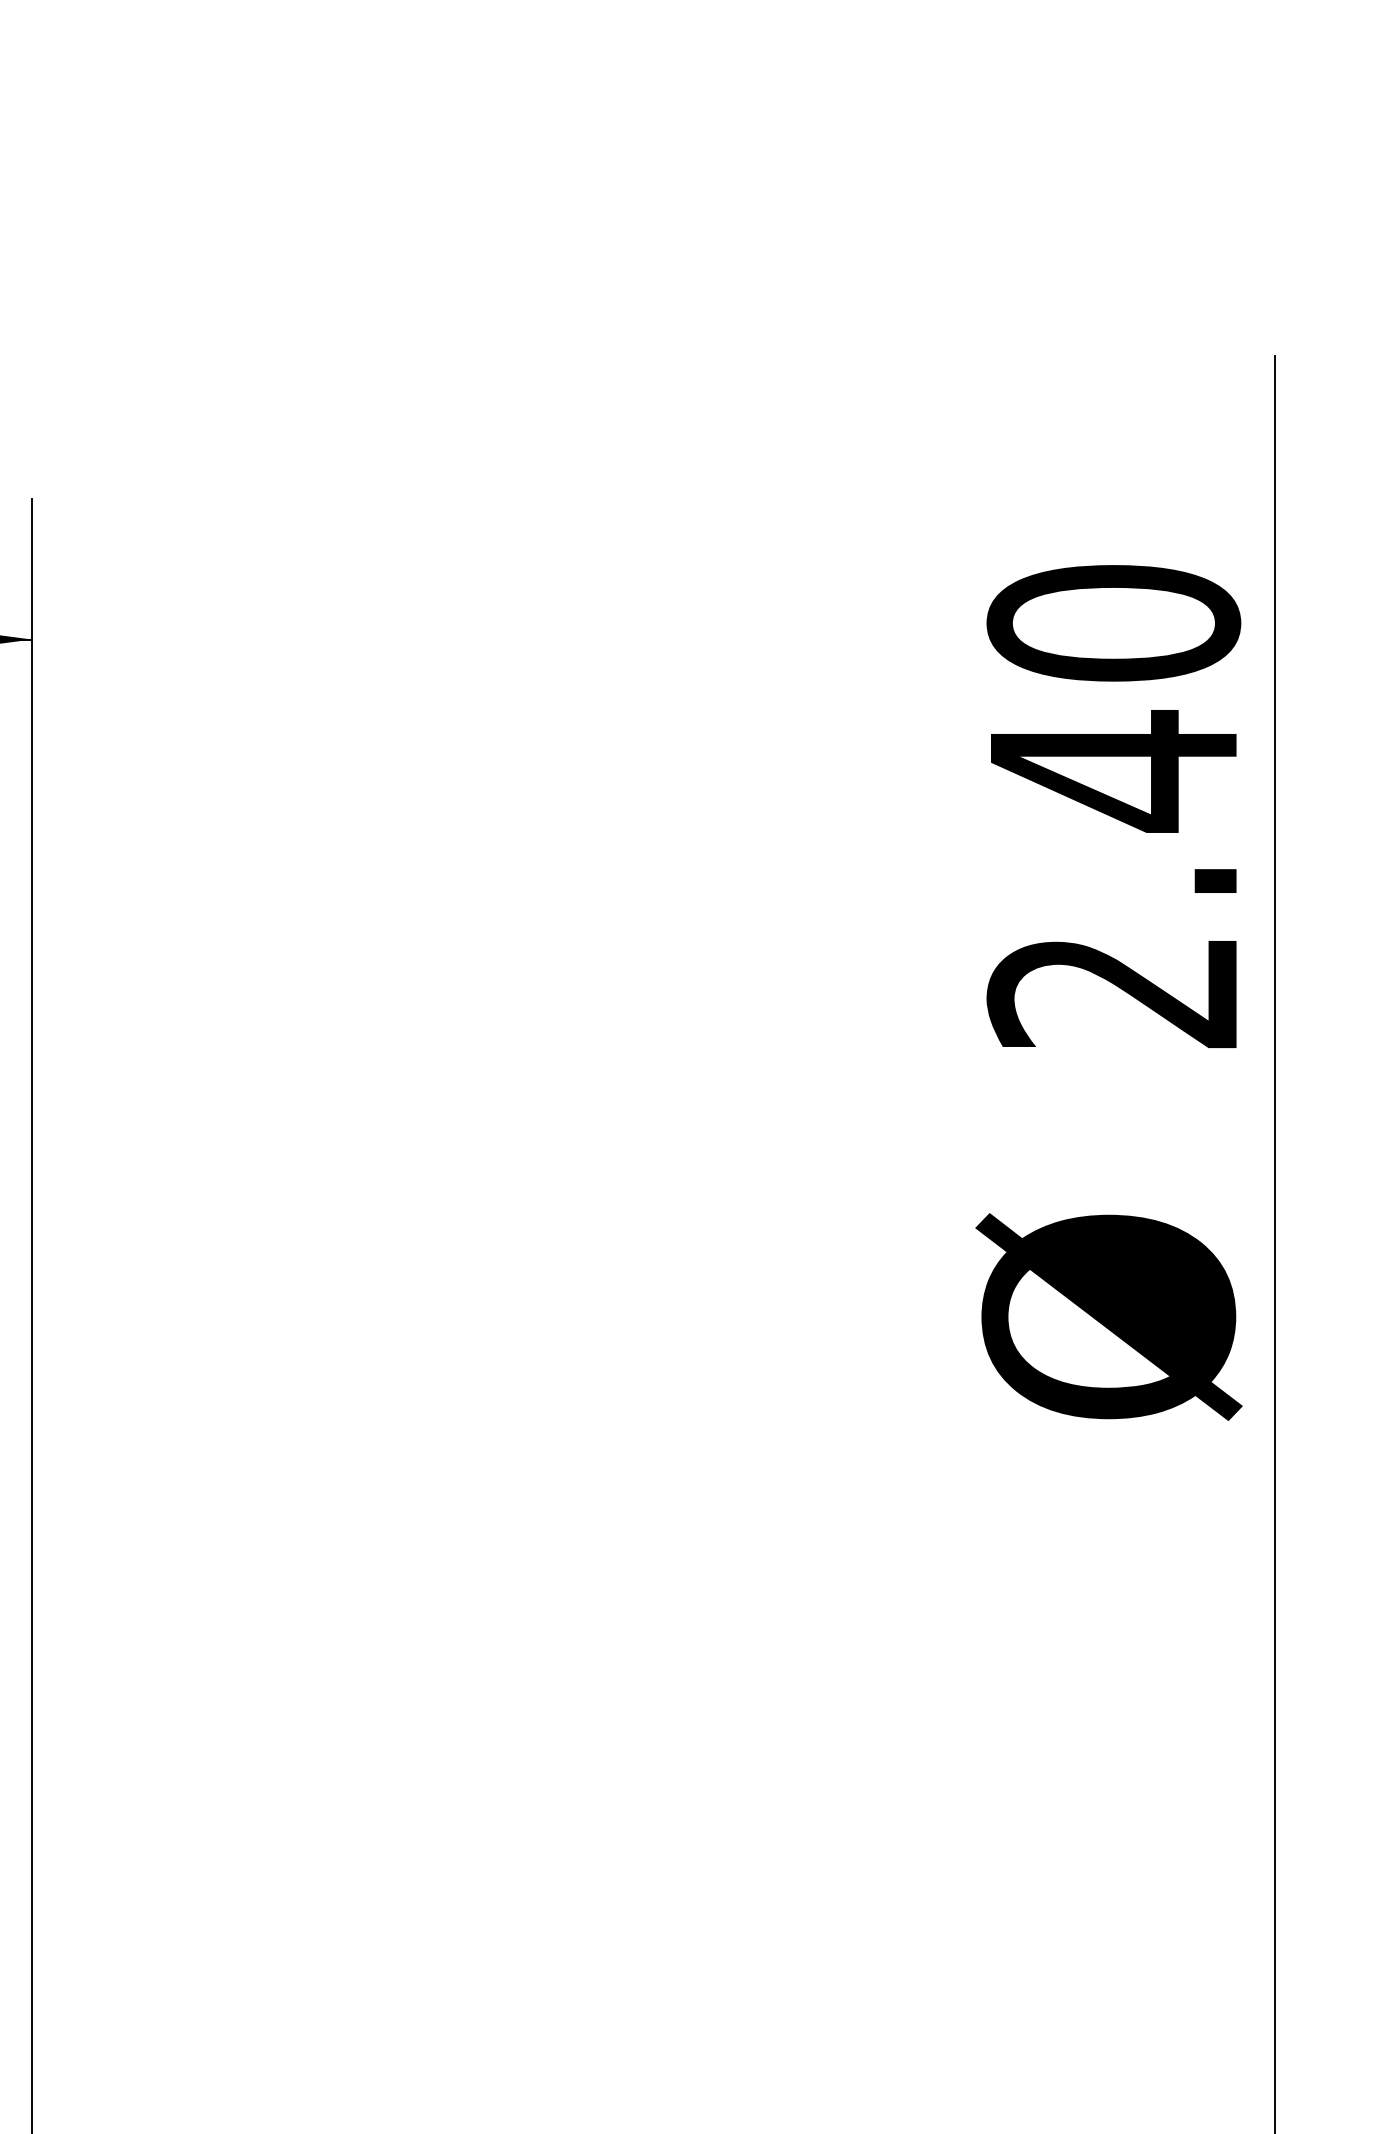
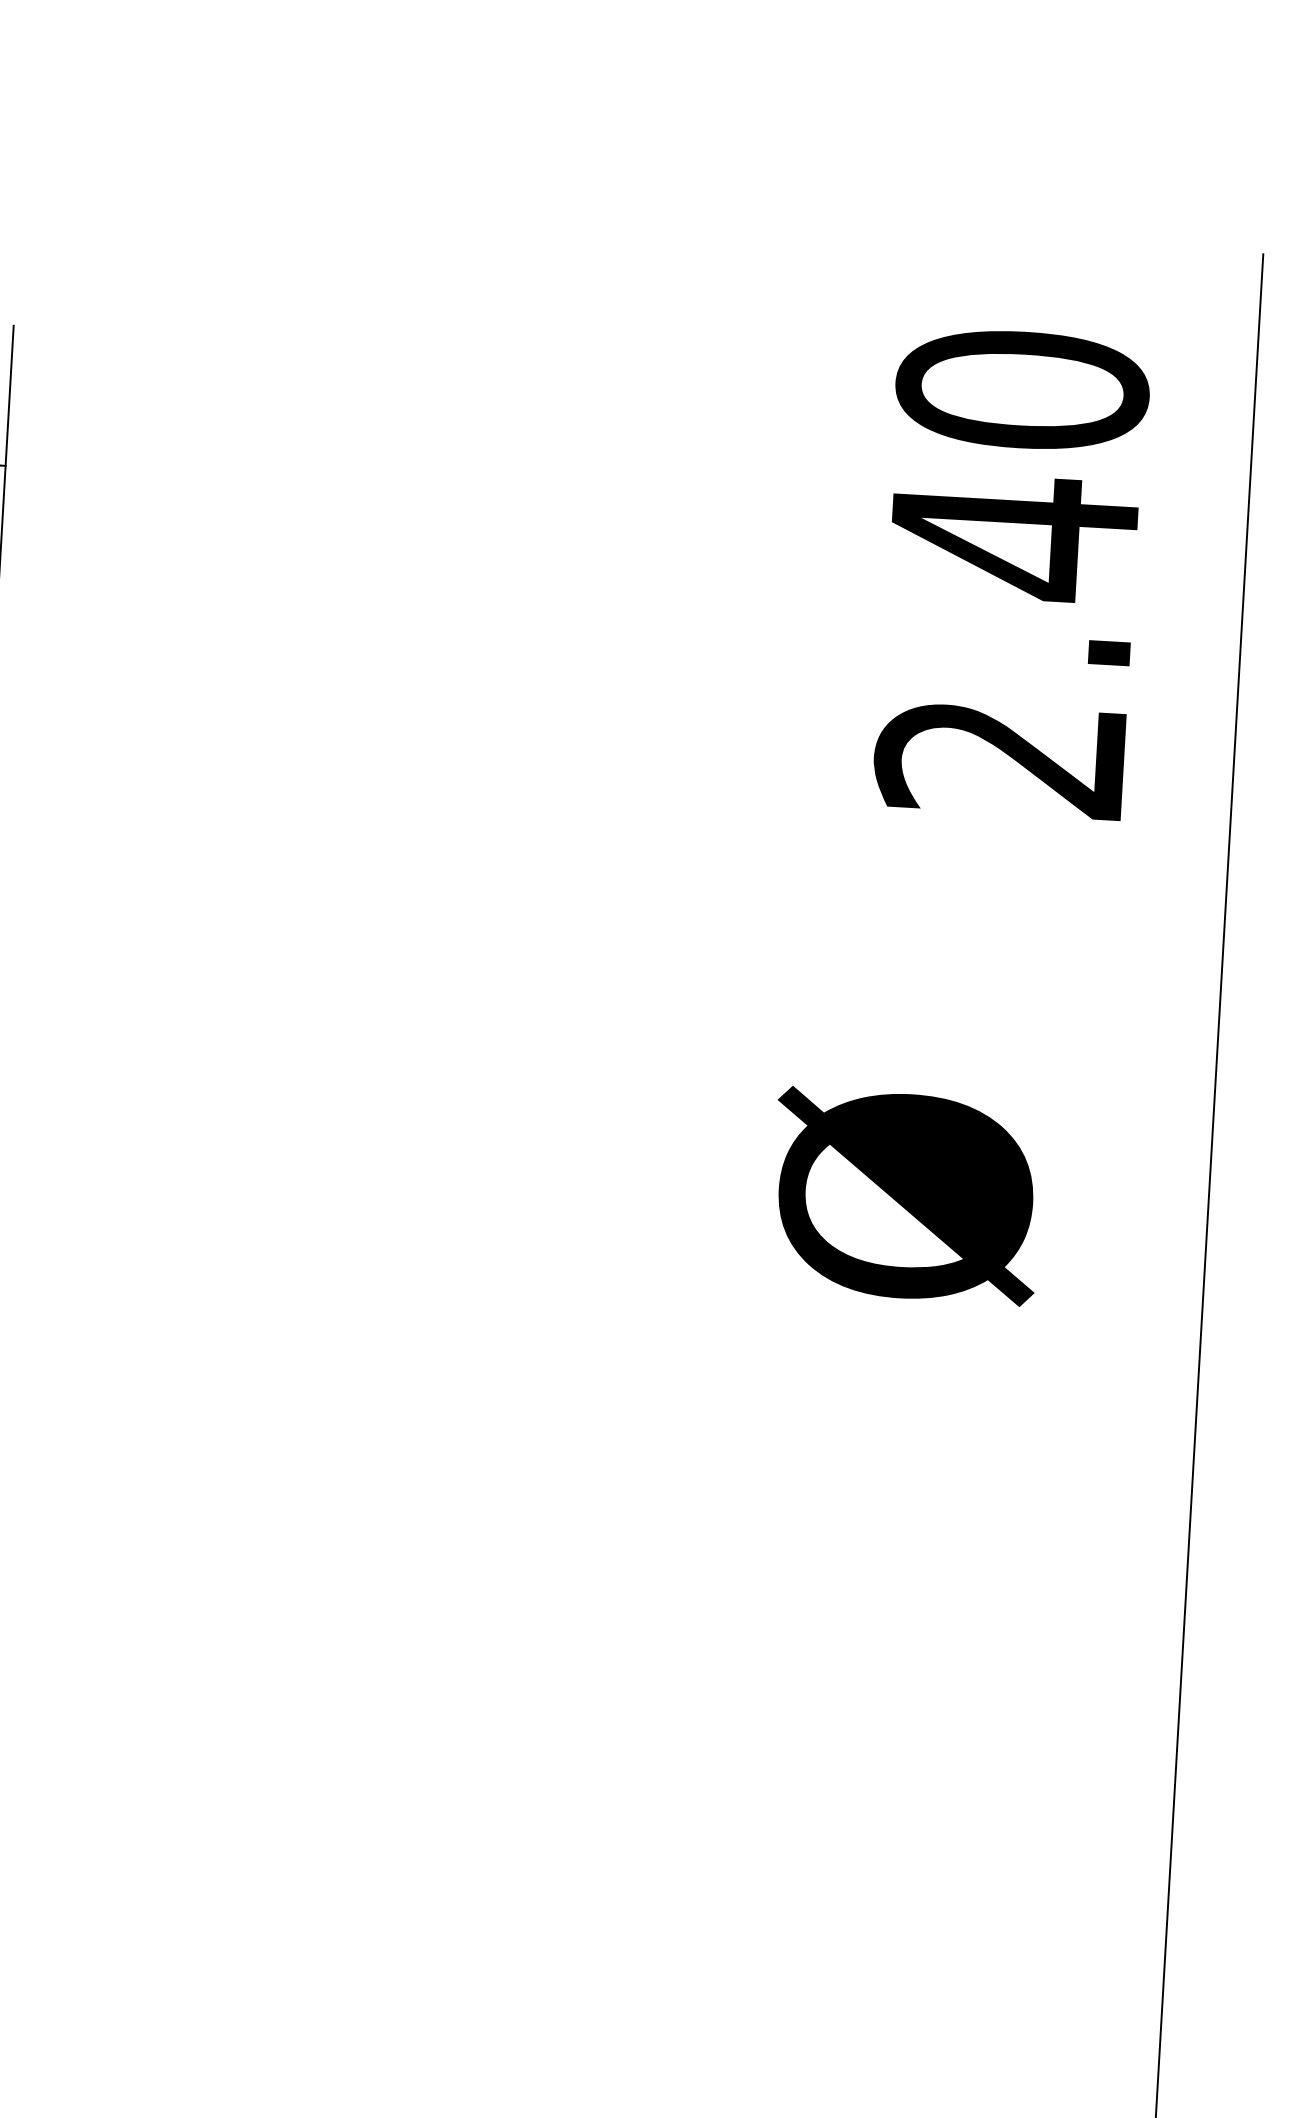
text: (1113, 806) -> (1011, 572), moved
text: (1108, 1316) -> (905, 1195), moved

